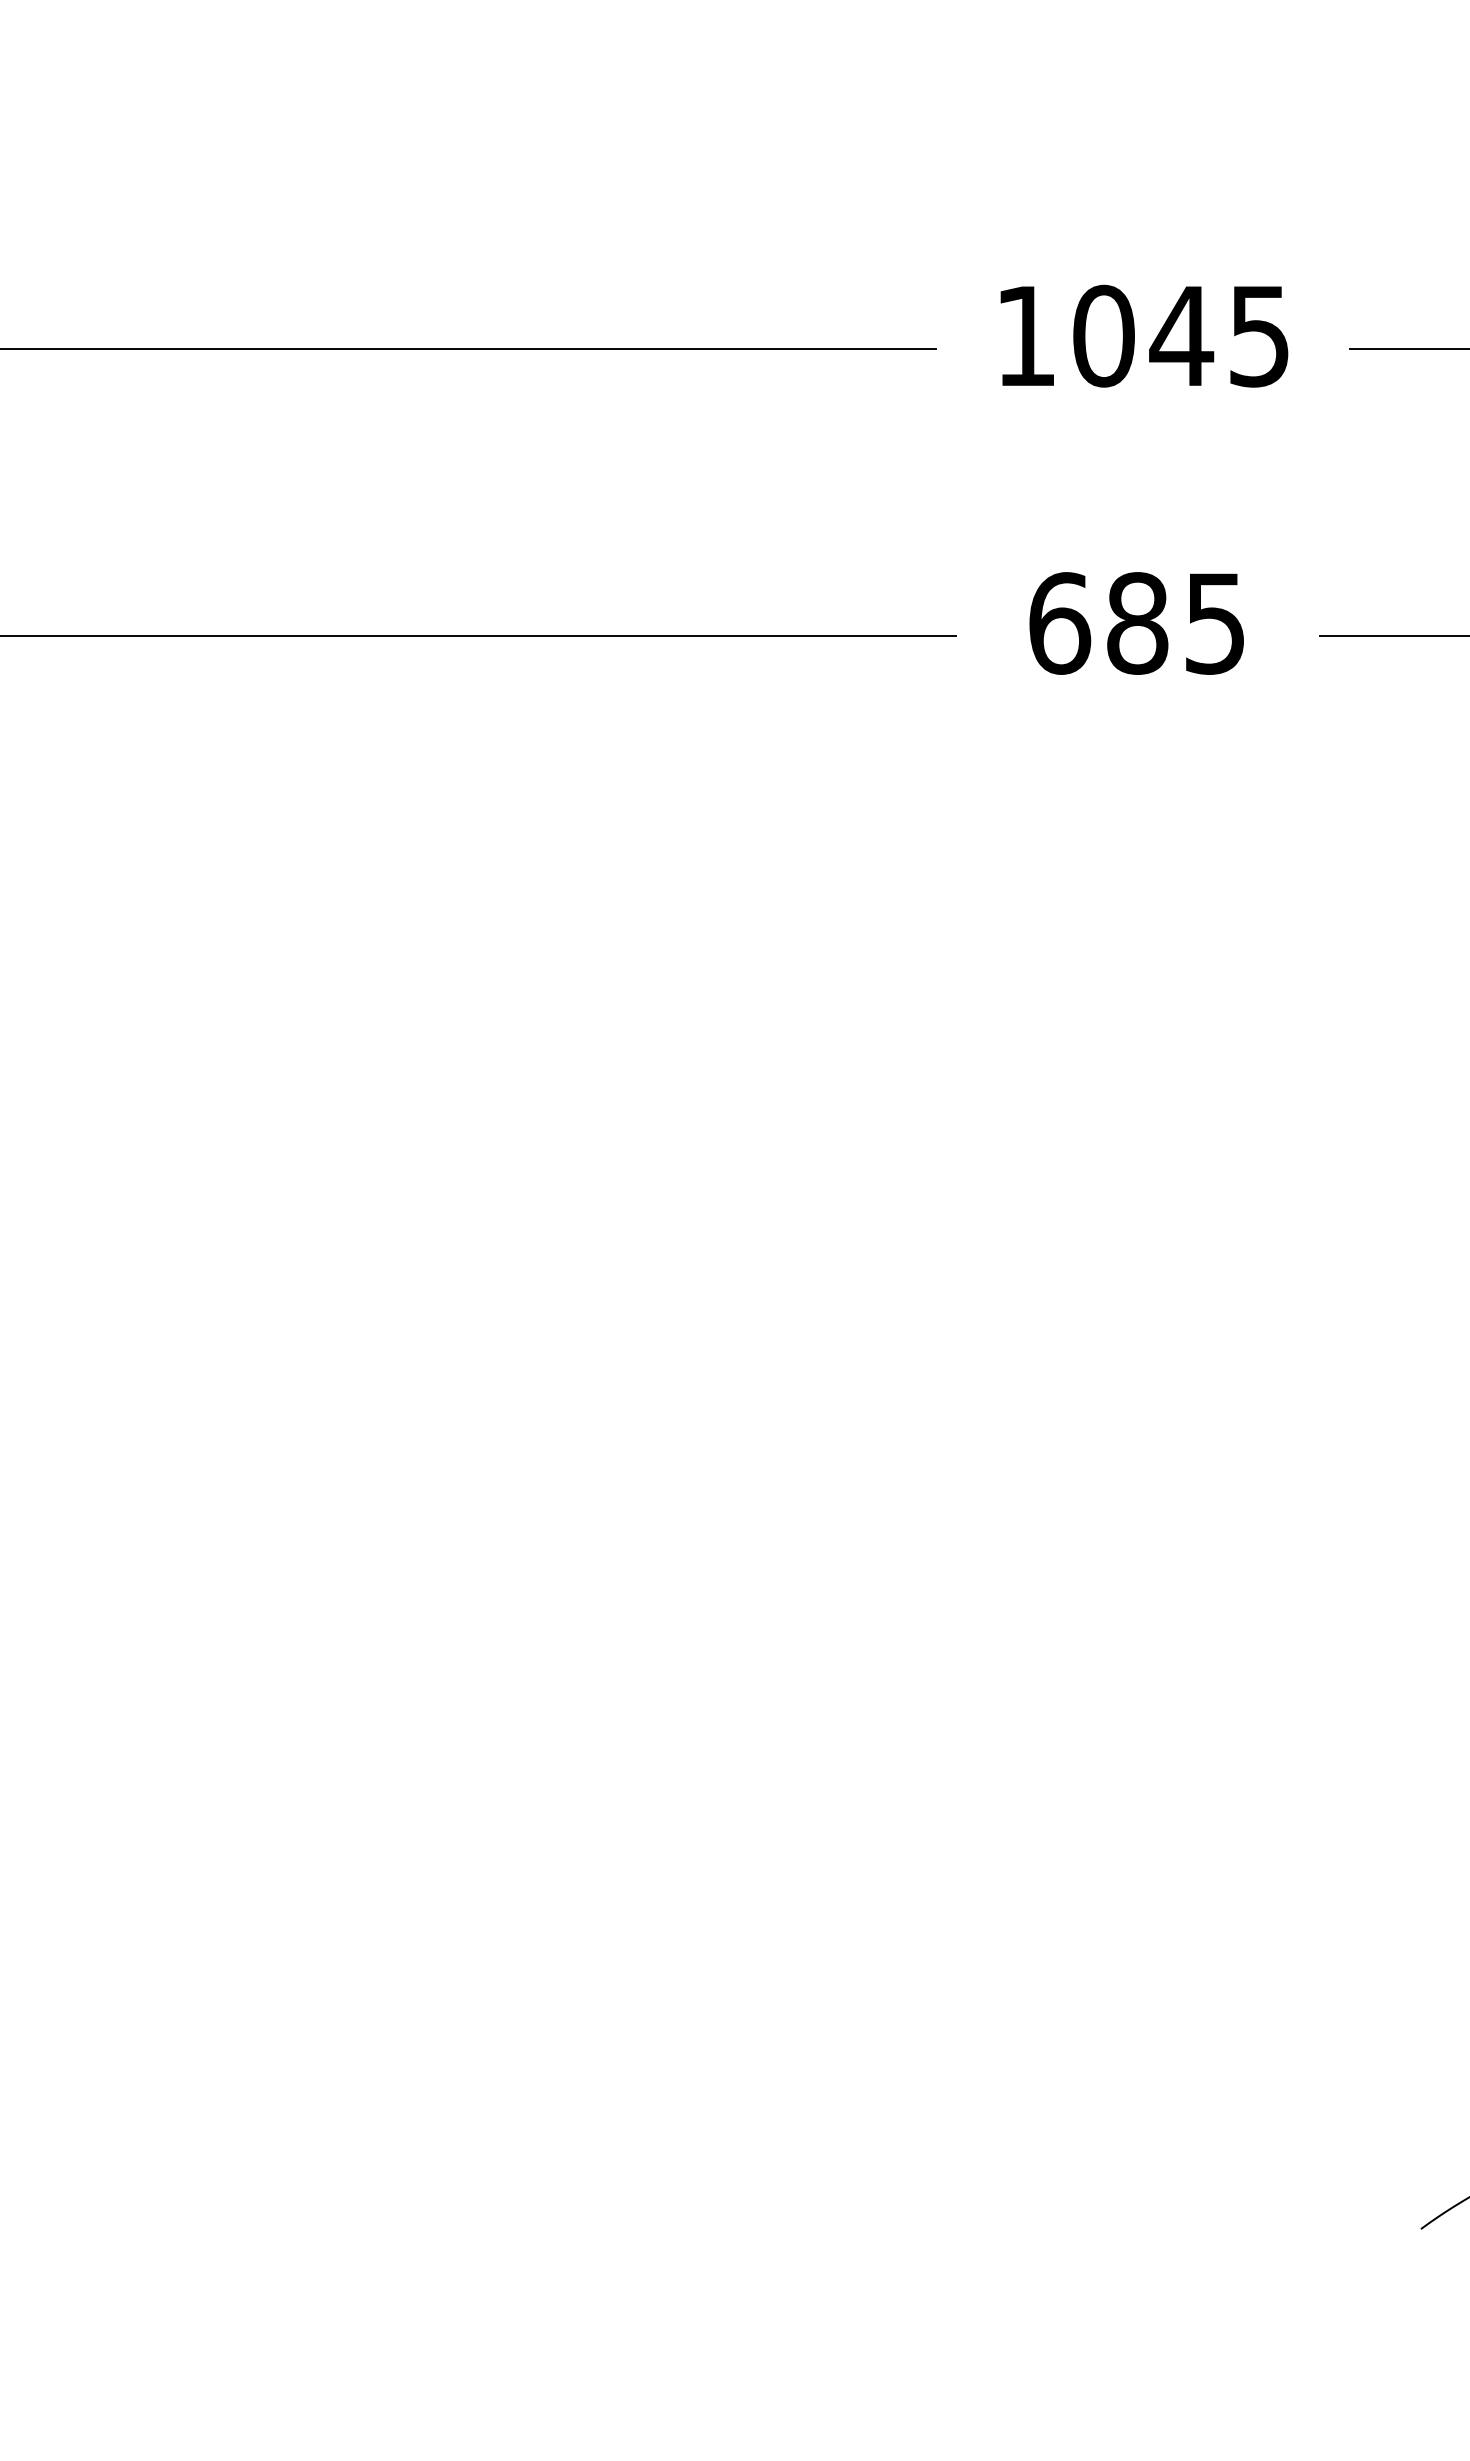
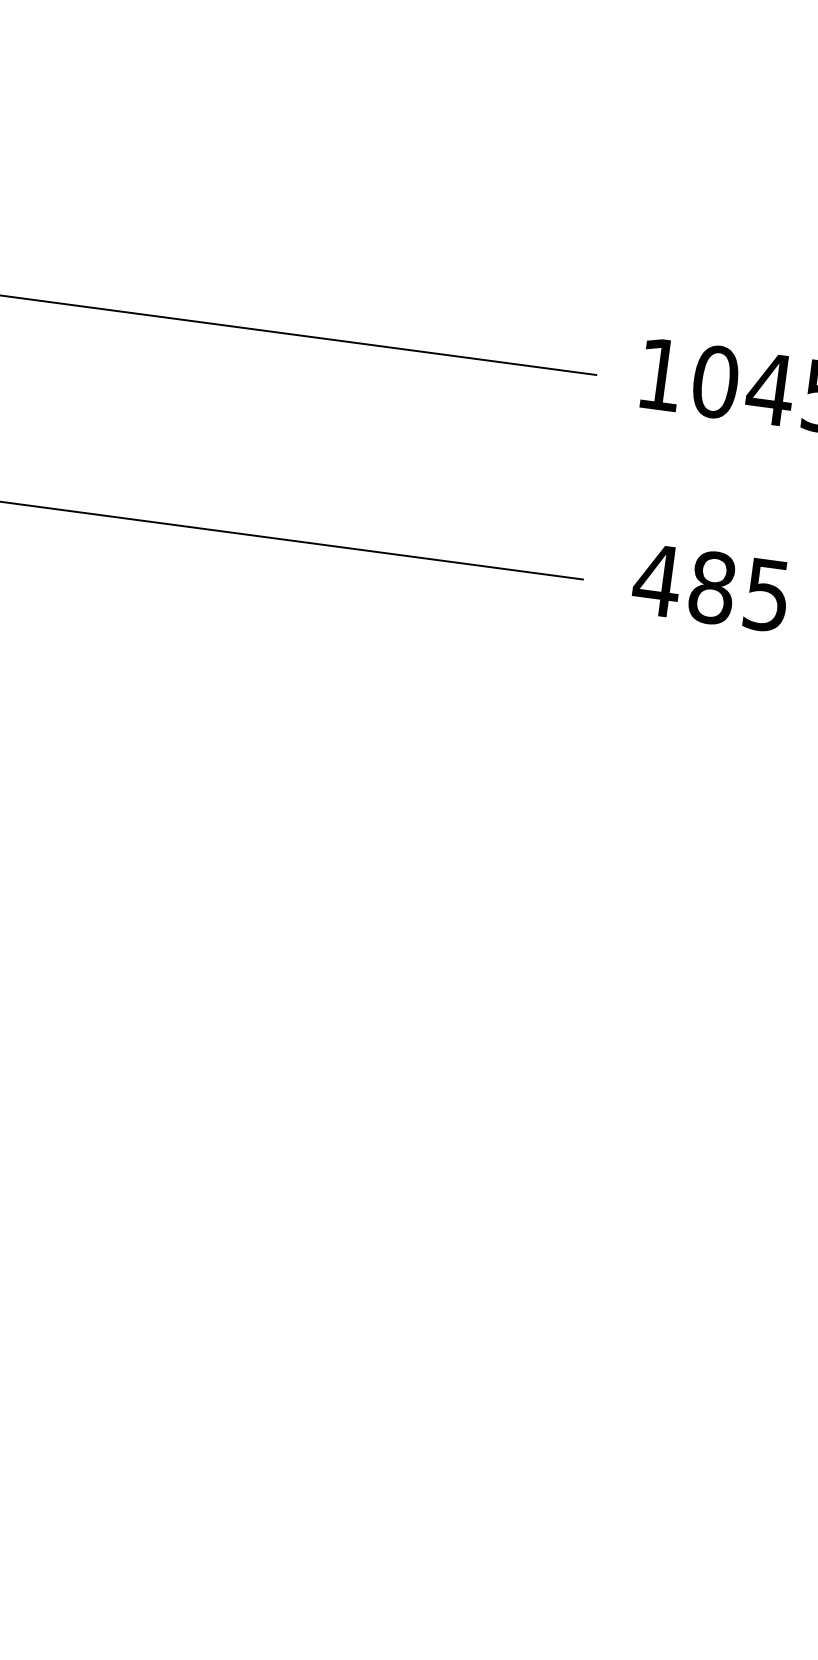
text: (1059, 623) -> (657, 580), 685 -> 485

